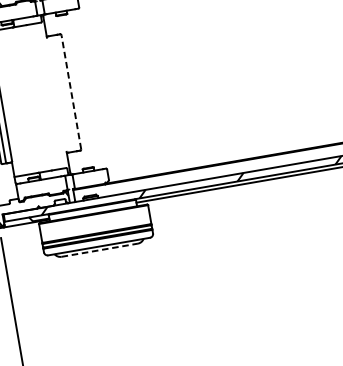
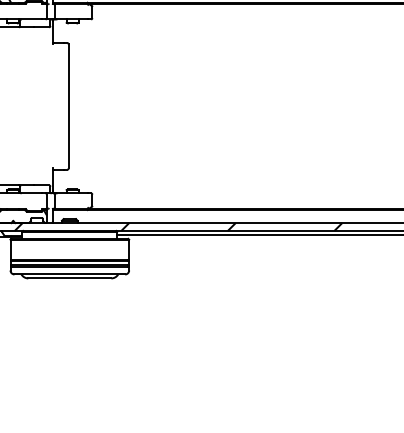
line: (71, 91) -> (68, 105), dashed -> solid
line: (99, 250) -> (69, 278), dashed -> solid

